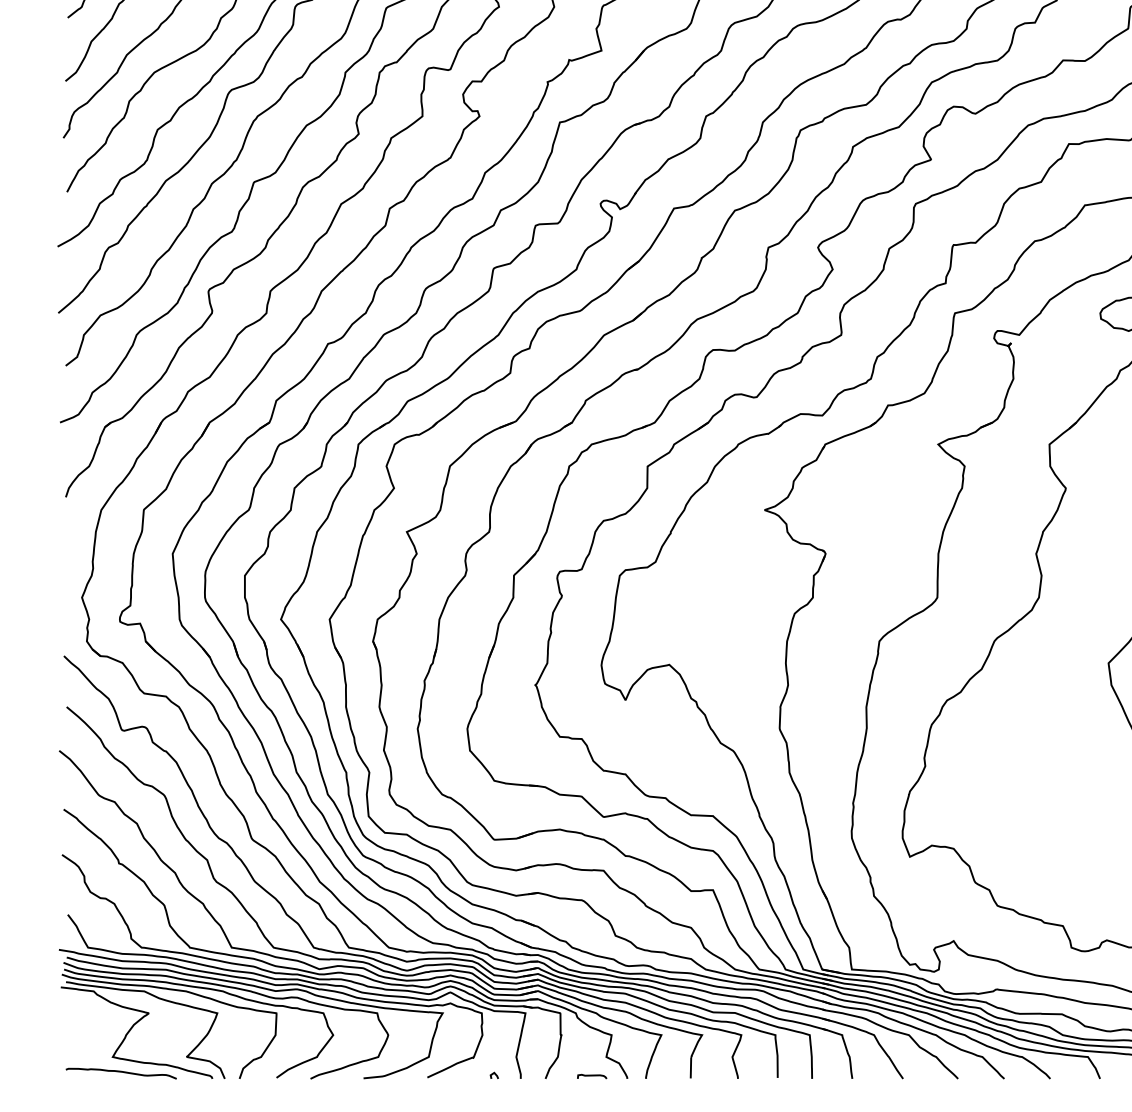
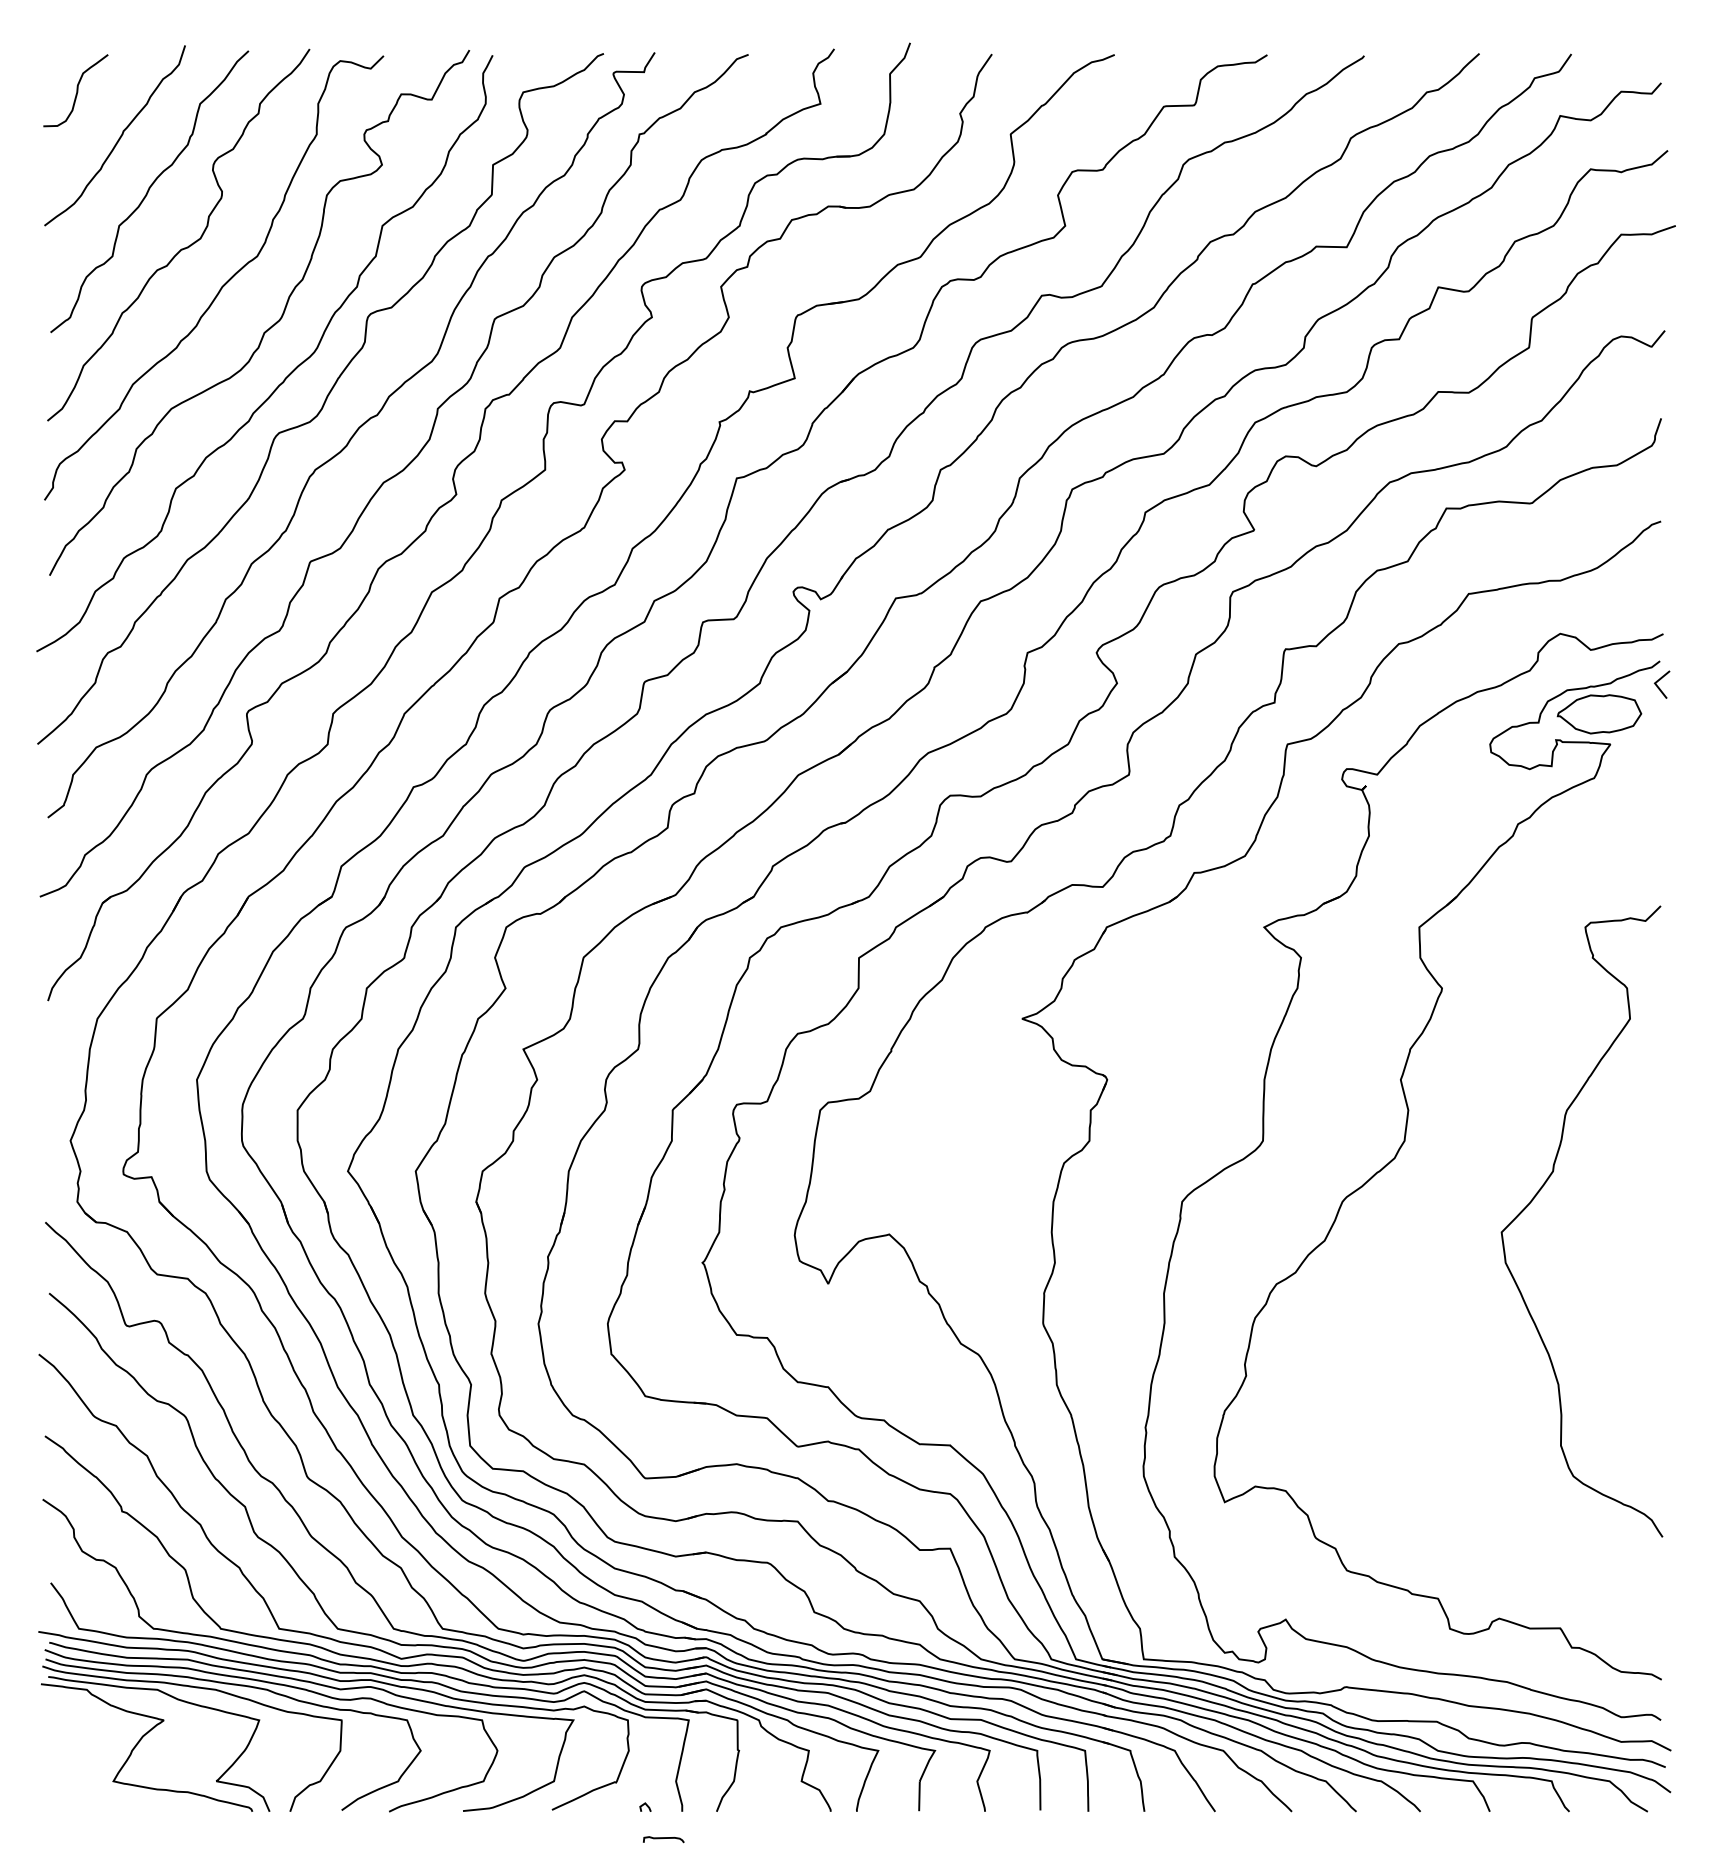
curve: (120, 1072) -> (124, 1802), removed
curve: (592, 1075) -> (663, 1838), moved

